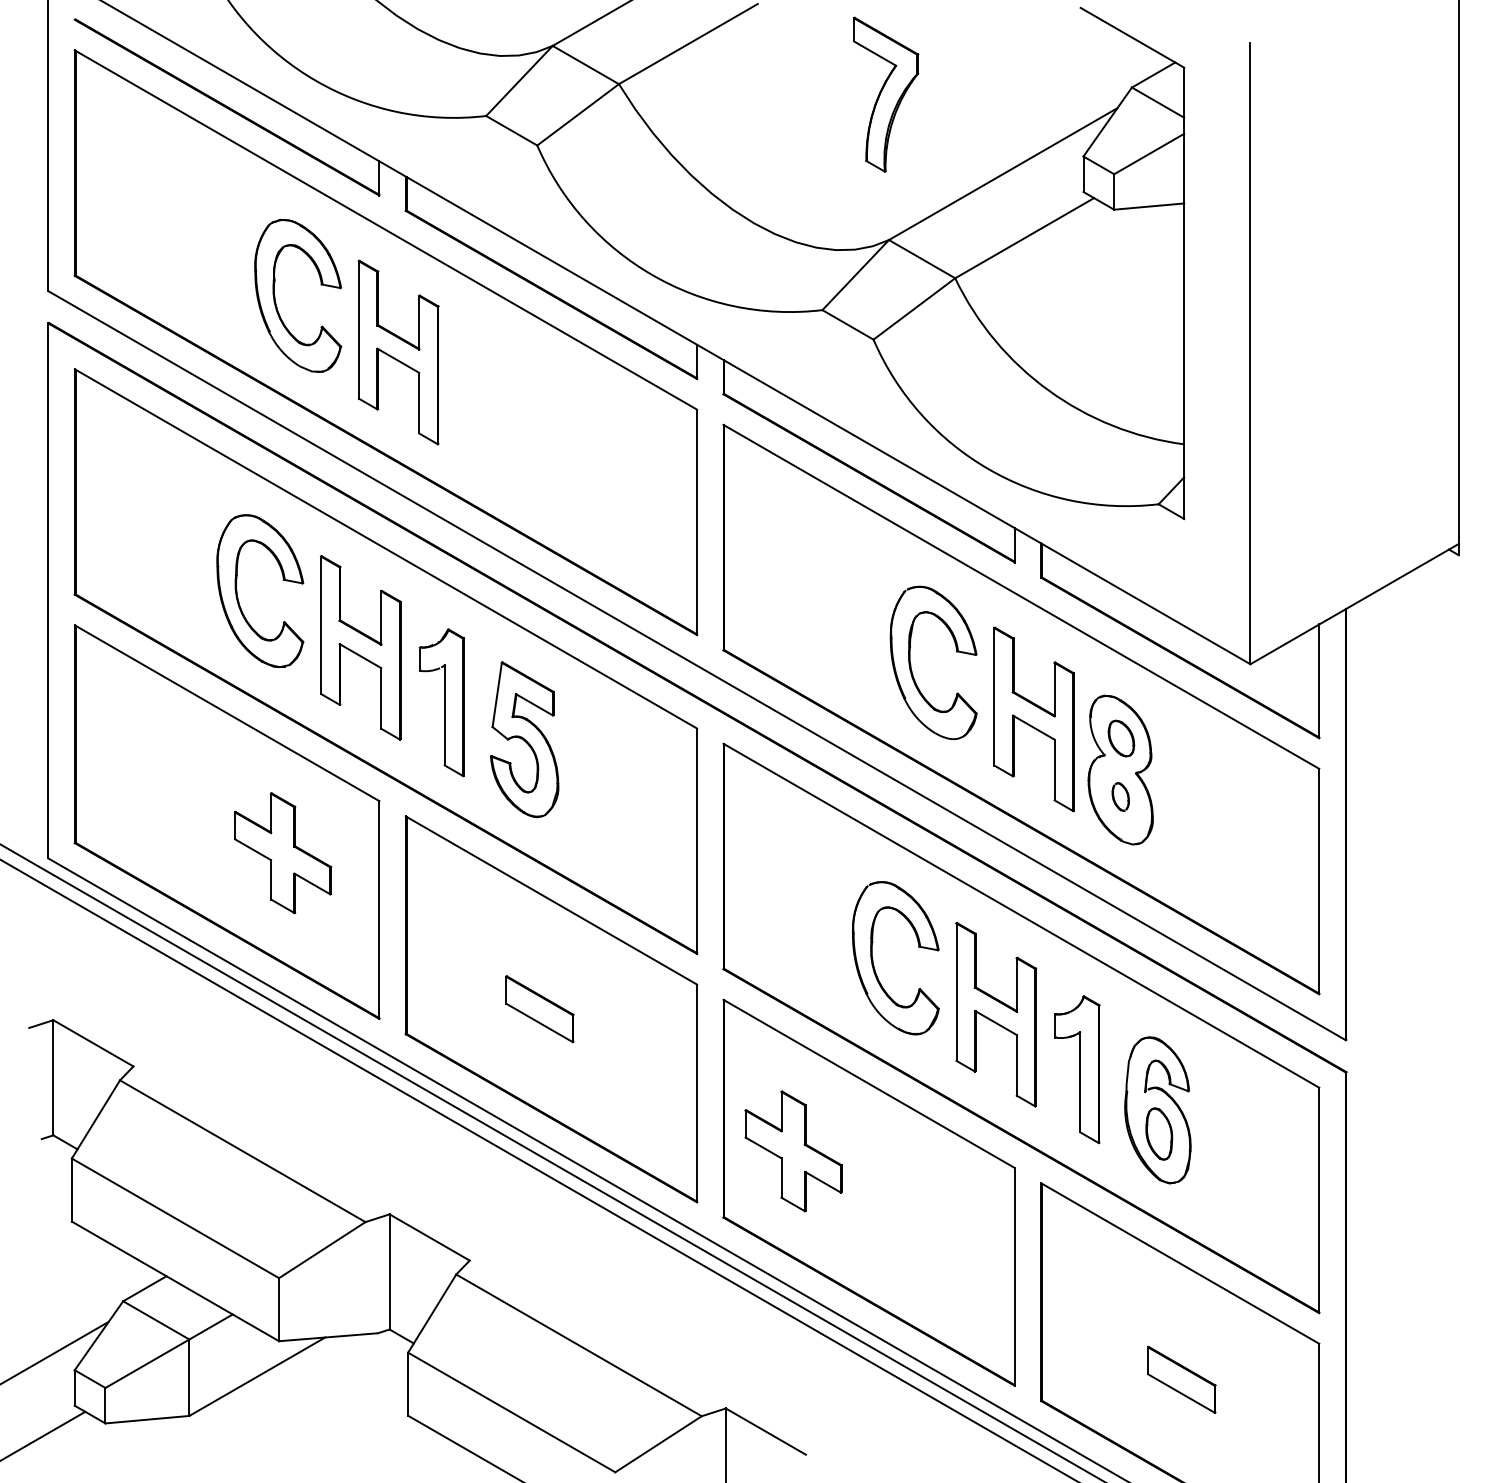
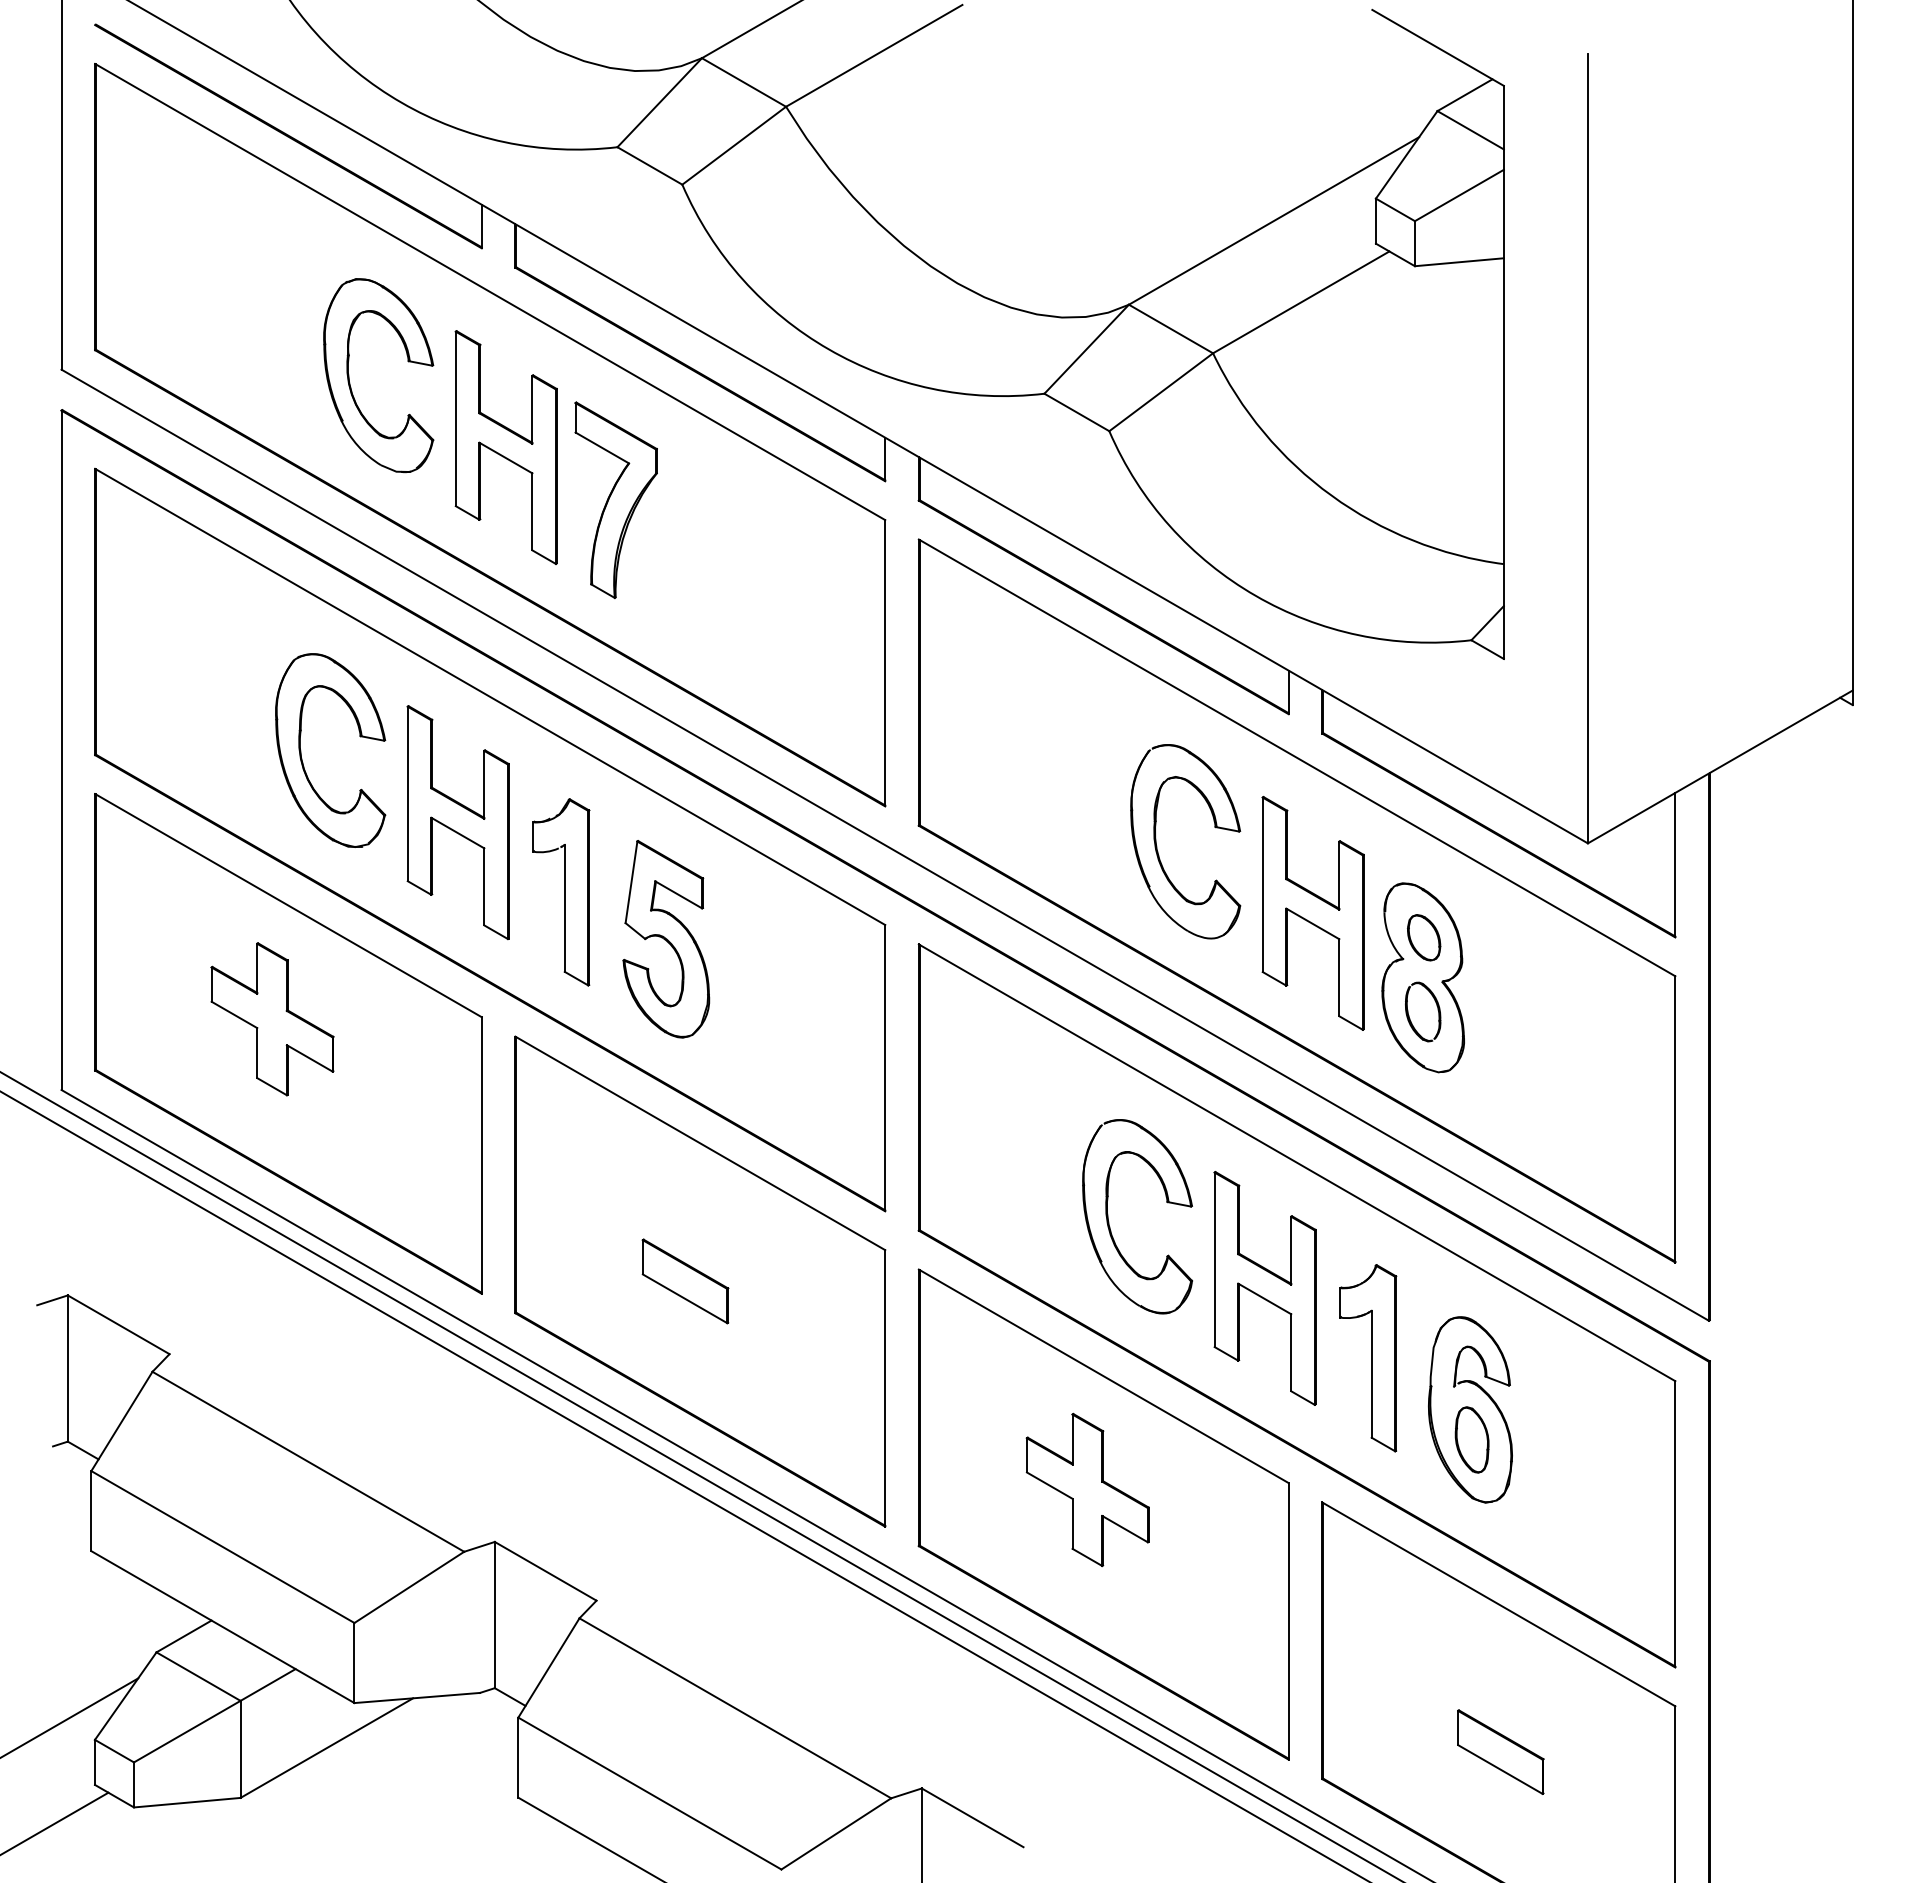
part: (885, 94) -> (615, 500), moved
part: (1120, 796) -> (1423, 1011), size x1.67
part: (283, 853) -> (272, 1019), moved
part: (793, 1151) -> (1087, 1489), moved

